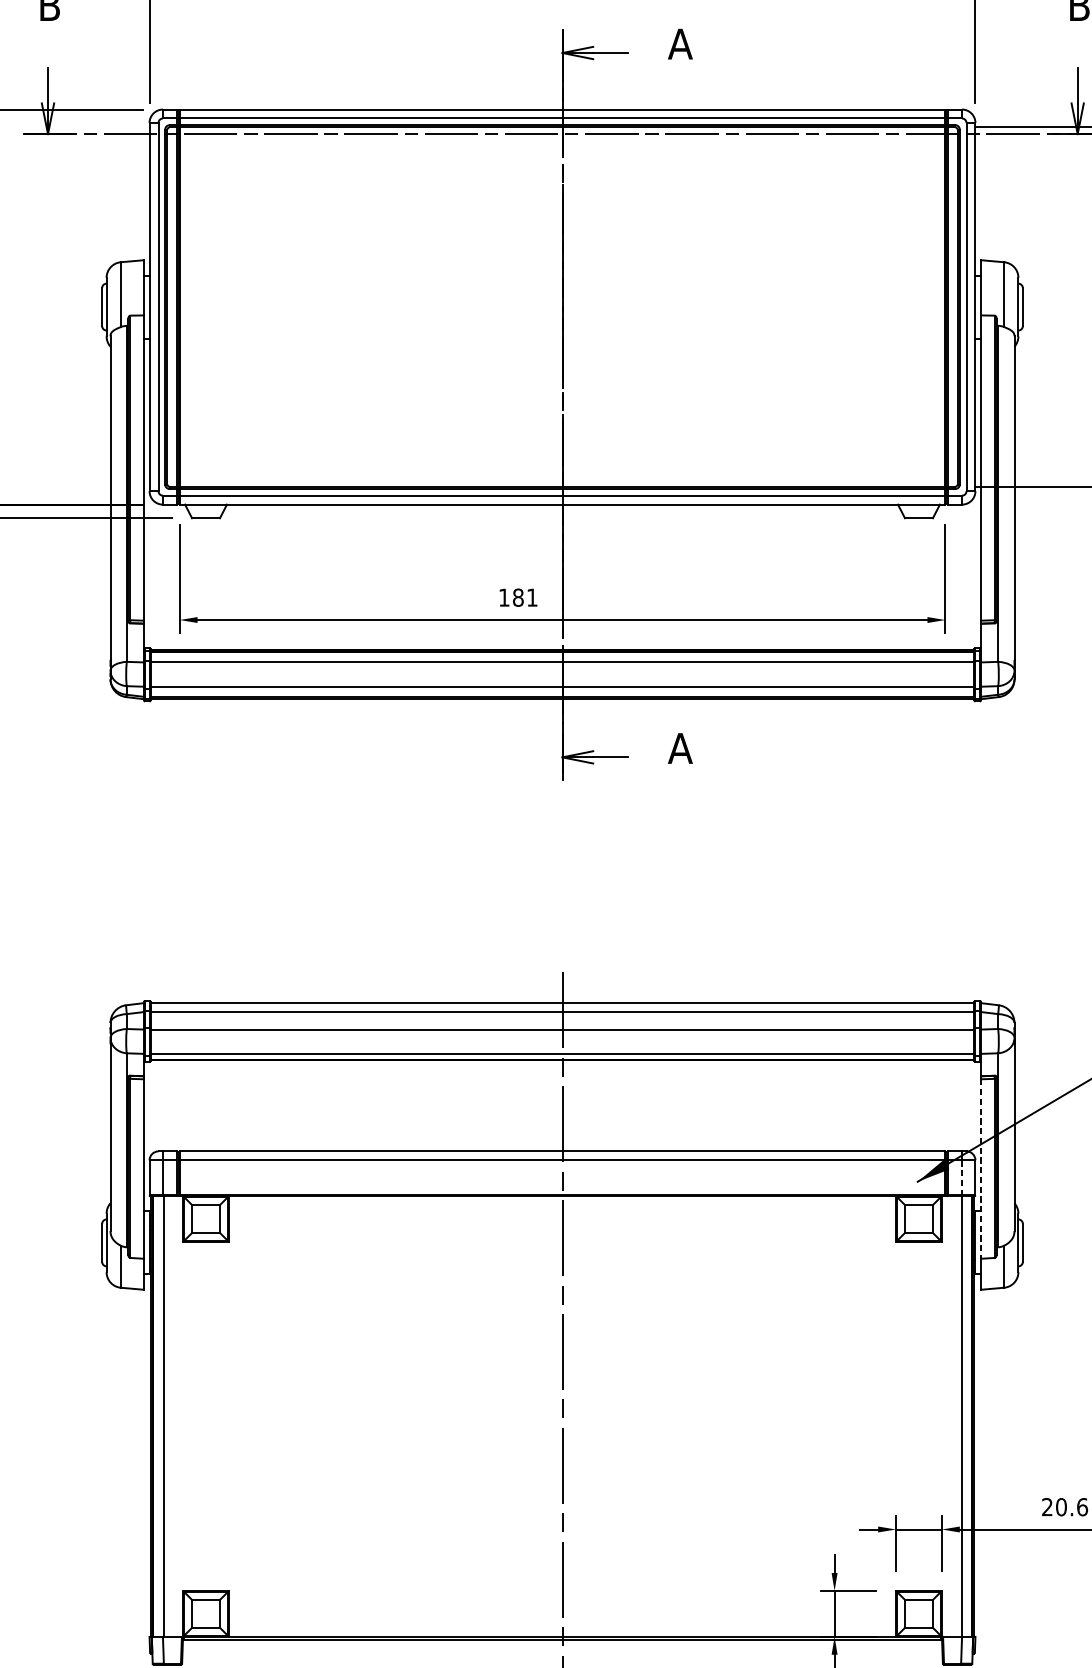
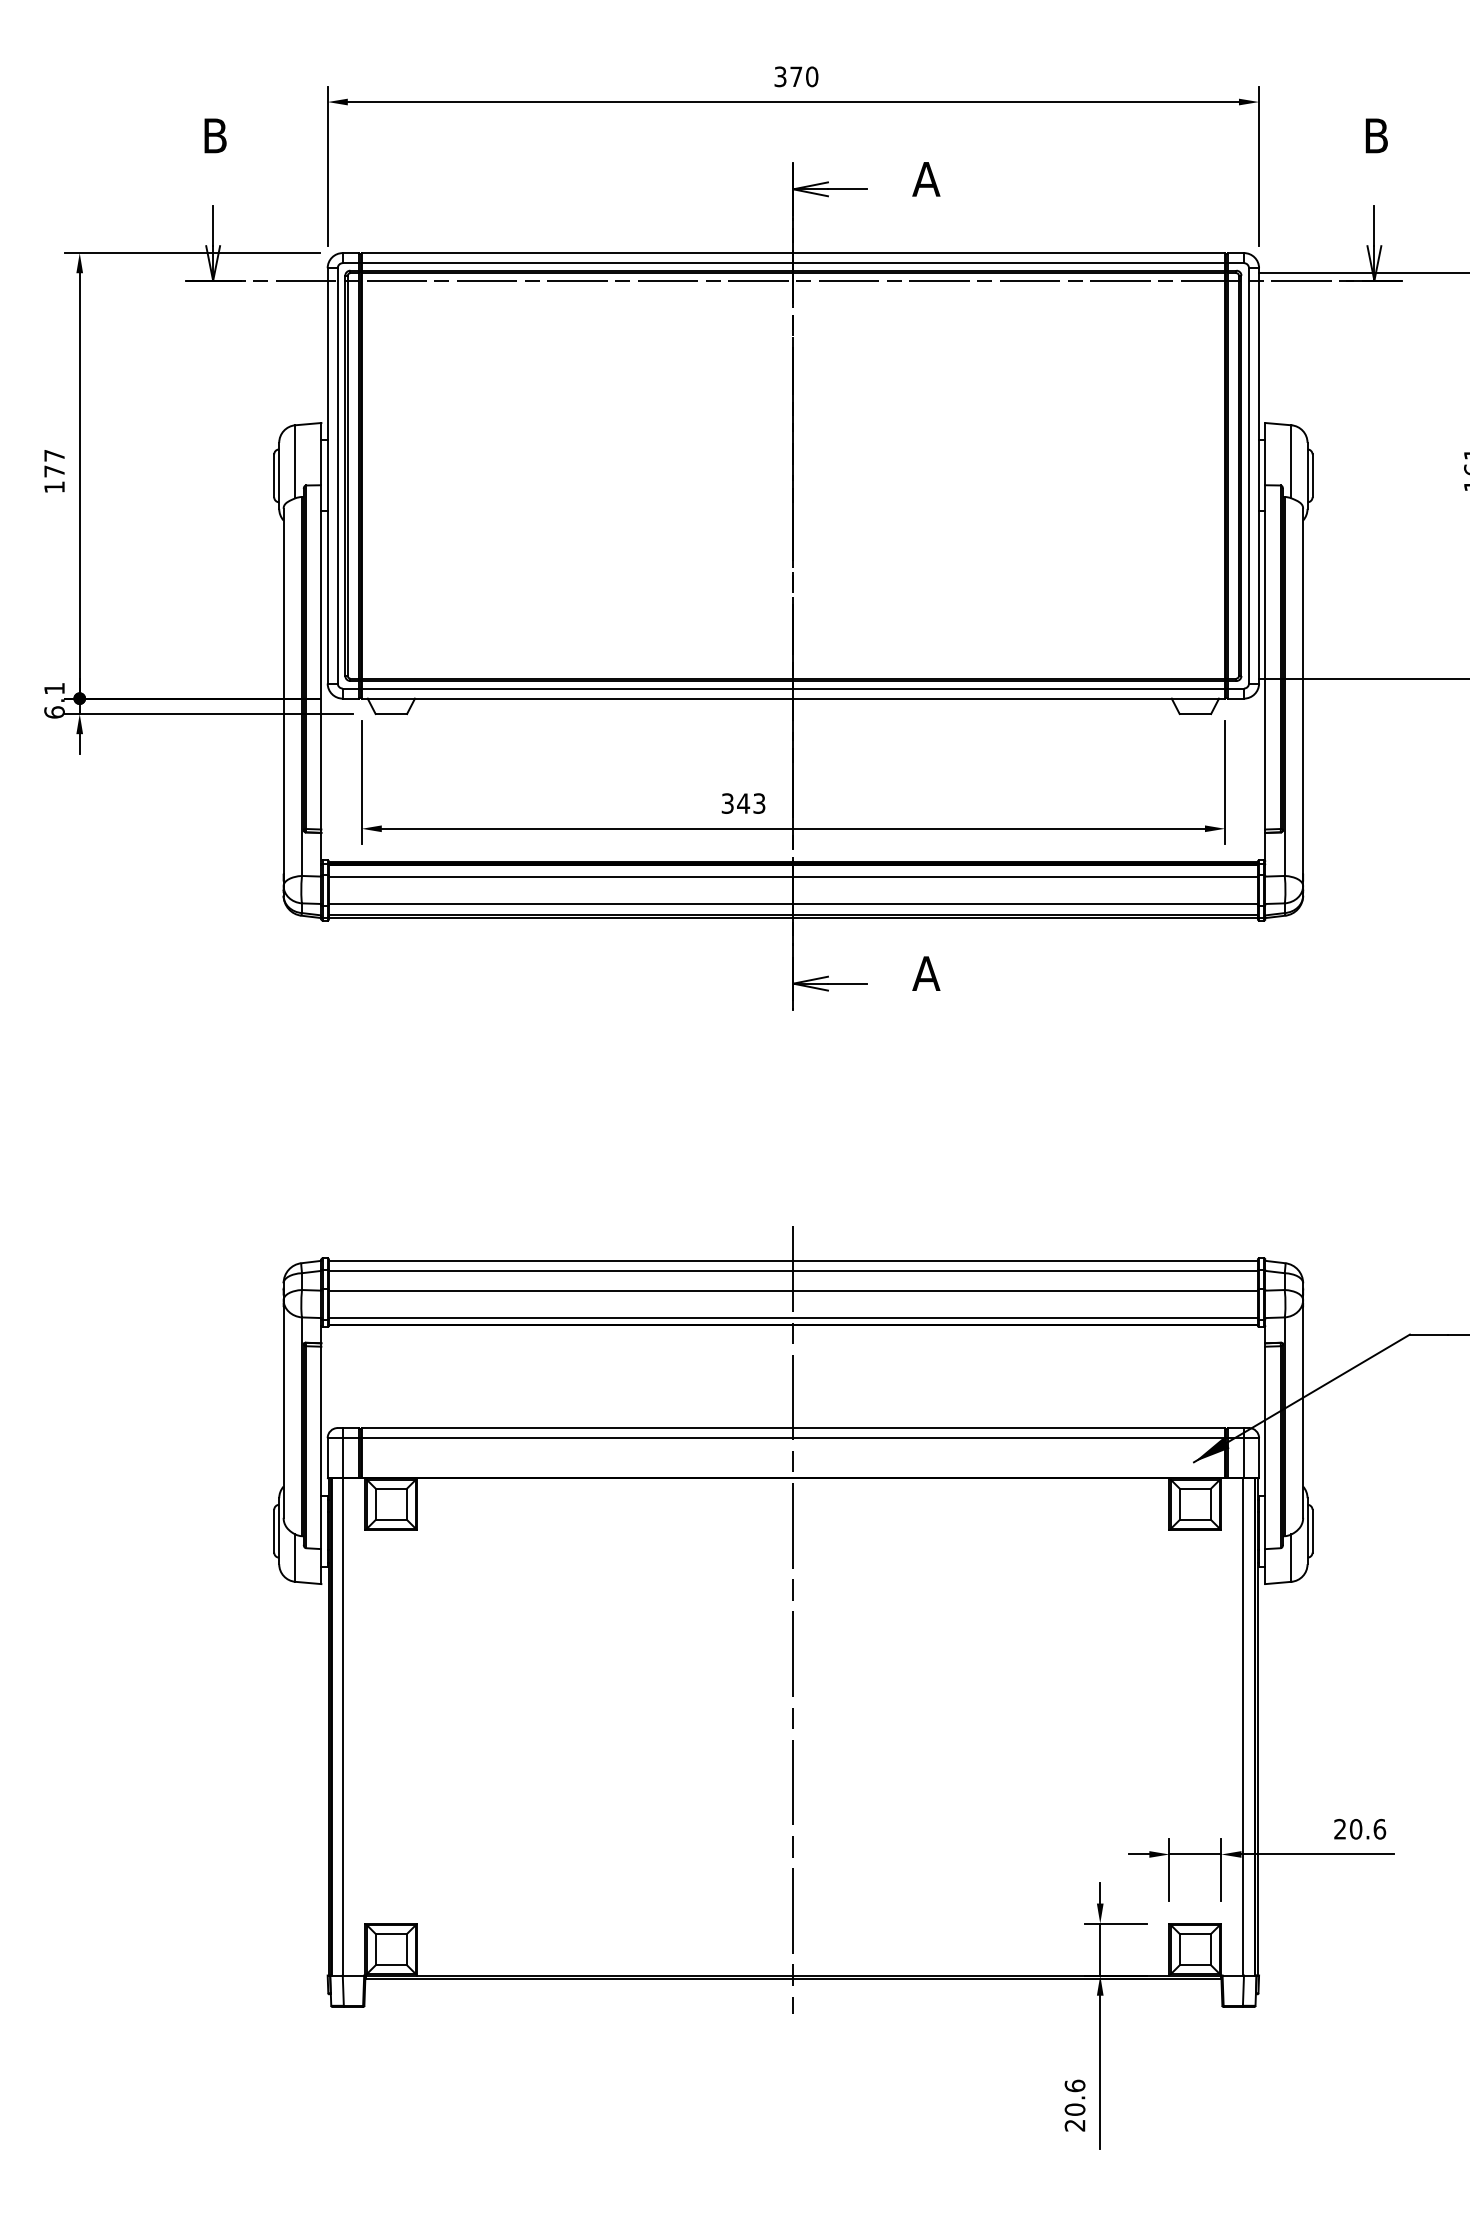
text: (518, 597) -> (743, 803), 181 -> 343
line: (981, 1169) -> (1265, 1448), dashed -> solid
line: (961, 1177) -> (1243, 1457), dashed -> solid

